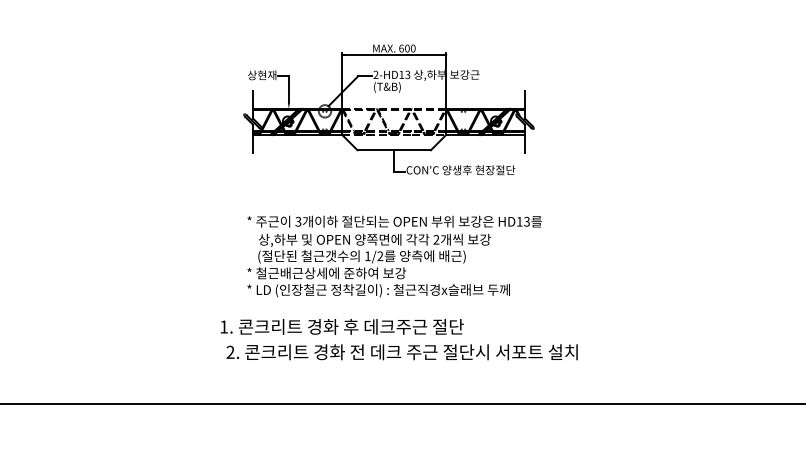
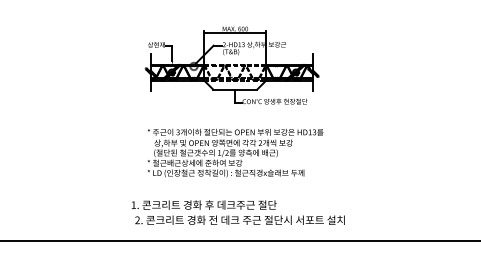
text: (397, 339) -> (237, 212), moved

